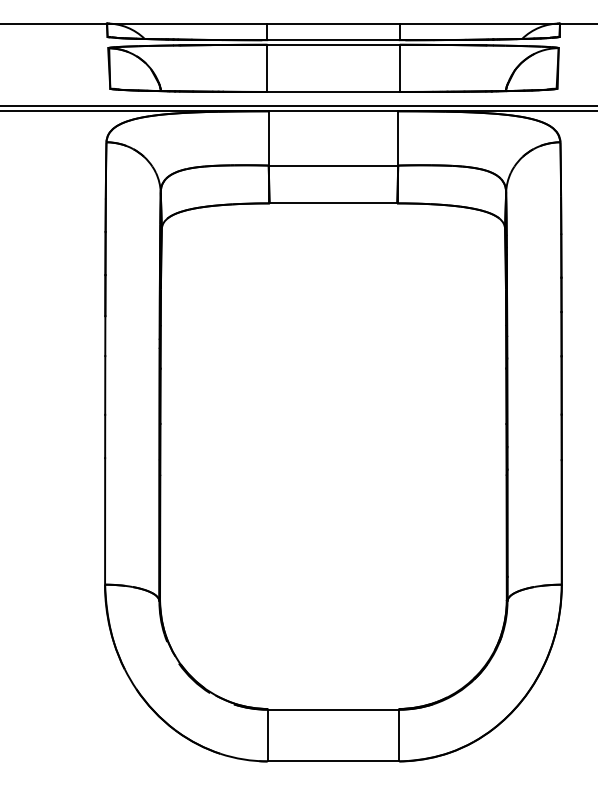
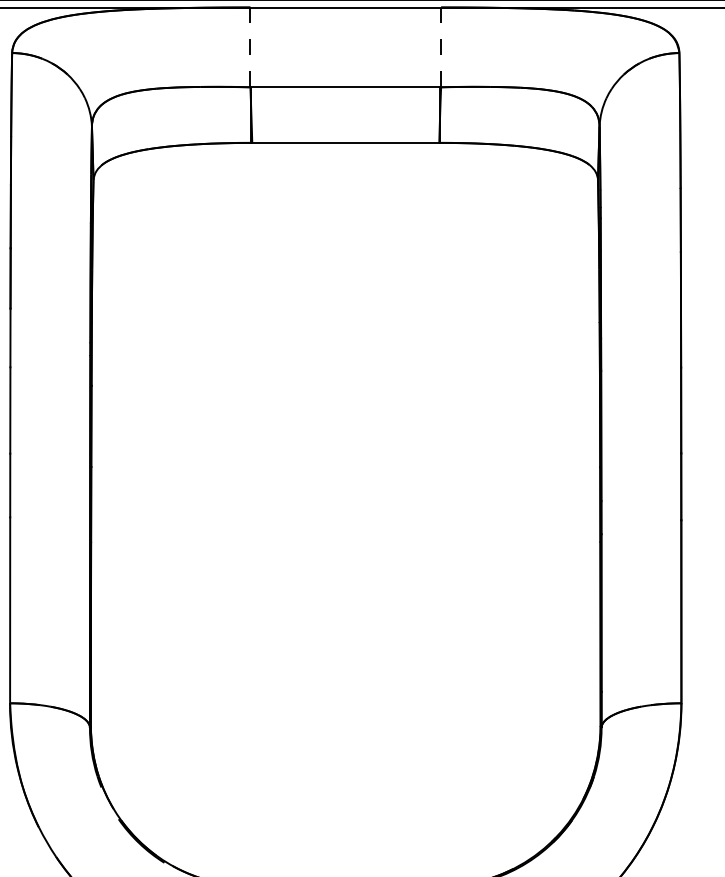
line: (398, 137) -> (441, 46), solid -> dashed
line: (268, 138) -> (250, 47), solid -> dashed

